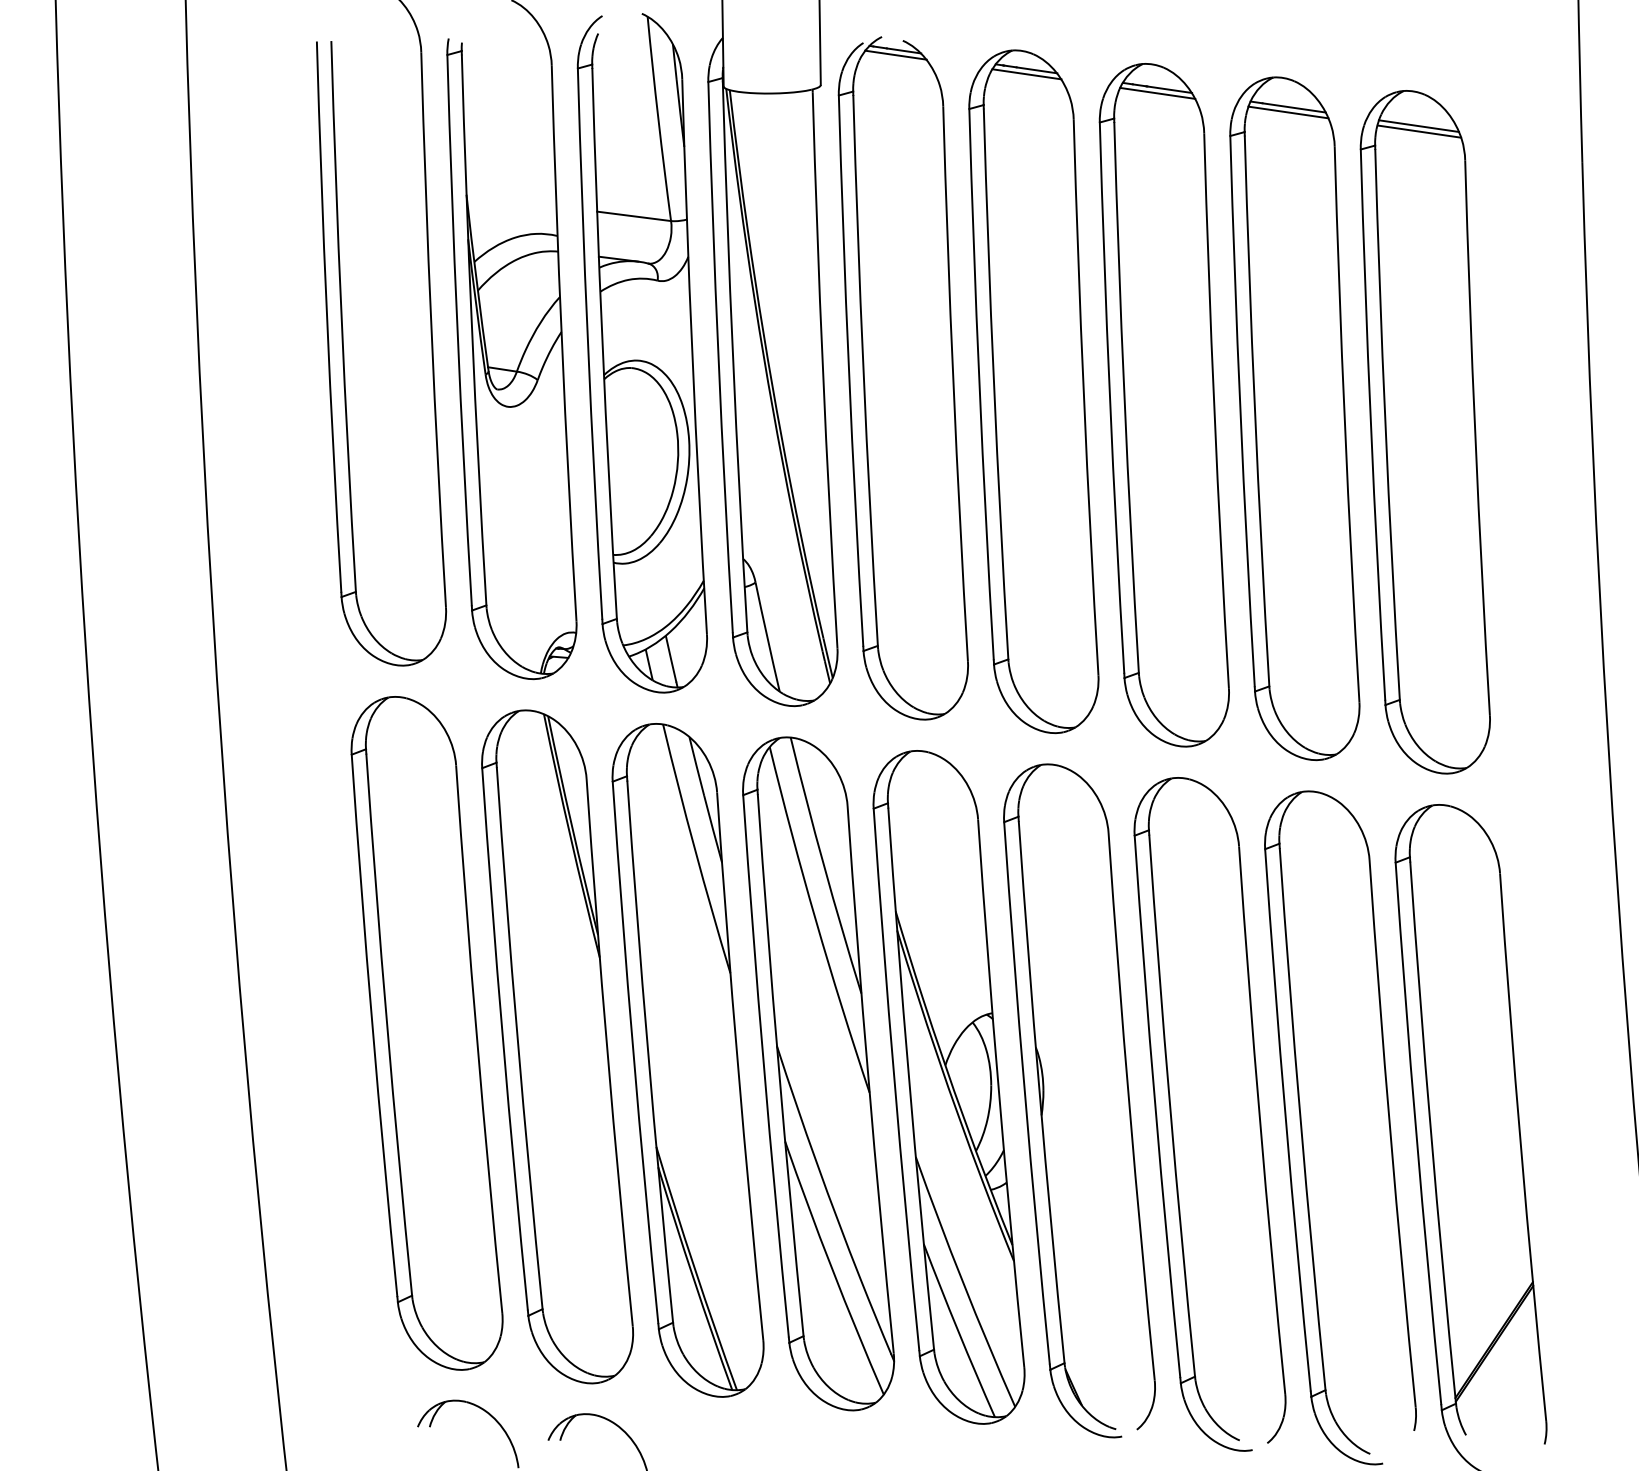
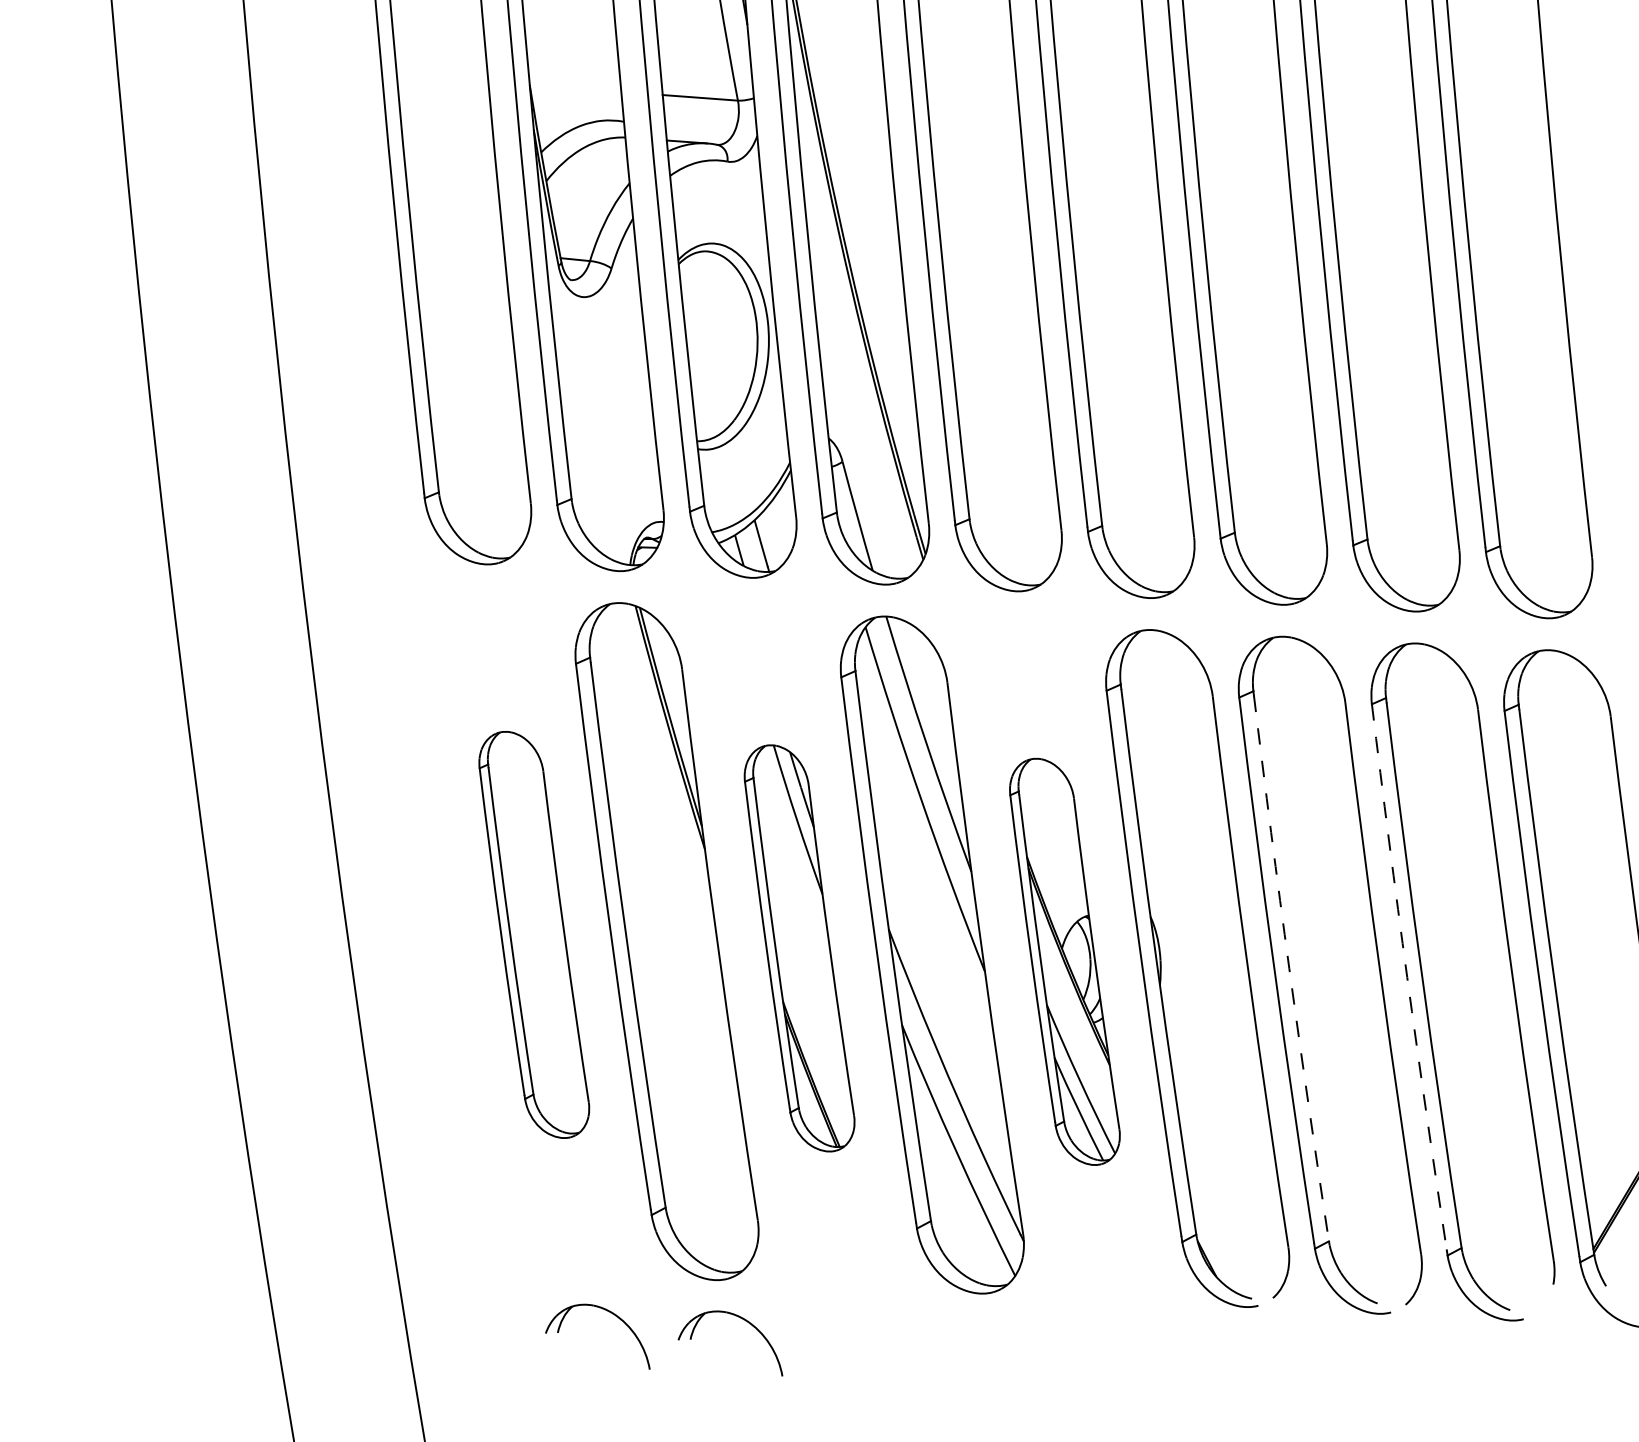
part: (426, 1033) -> (533, 935), size x0.6
part: (687, 1060) -> (799, 948), size x0.6
part: (948, 1087) -> (1064, 962), size x0.6
arc: (1170, 1105) -> (1289, 968), solid -> dashed
arc: (1285, 1120) -> (1406, 977), solid -> dashed

